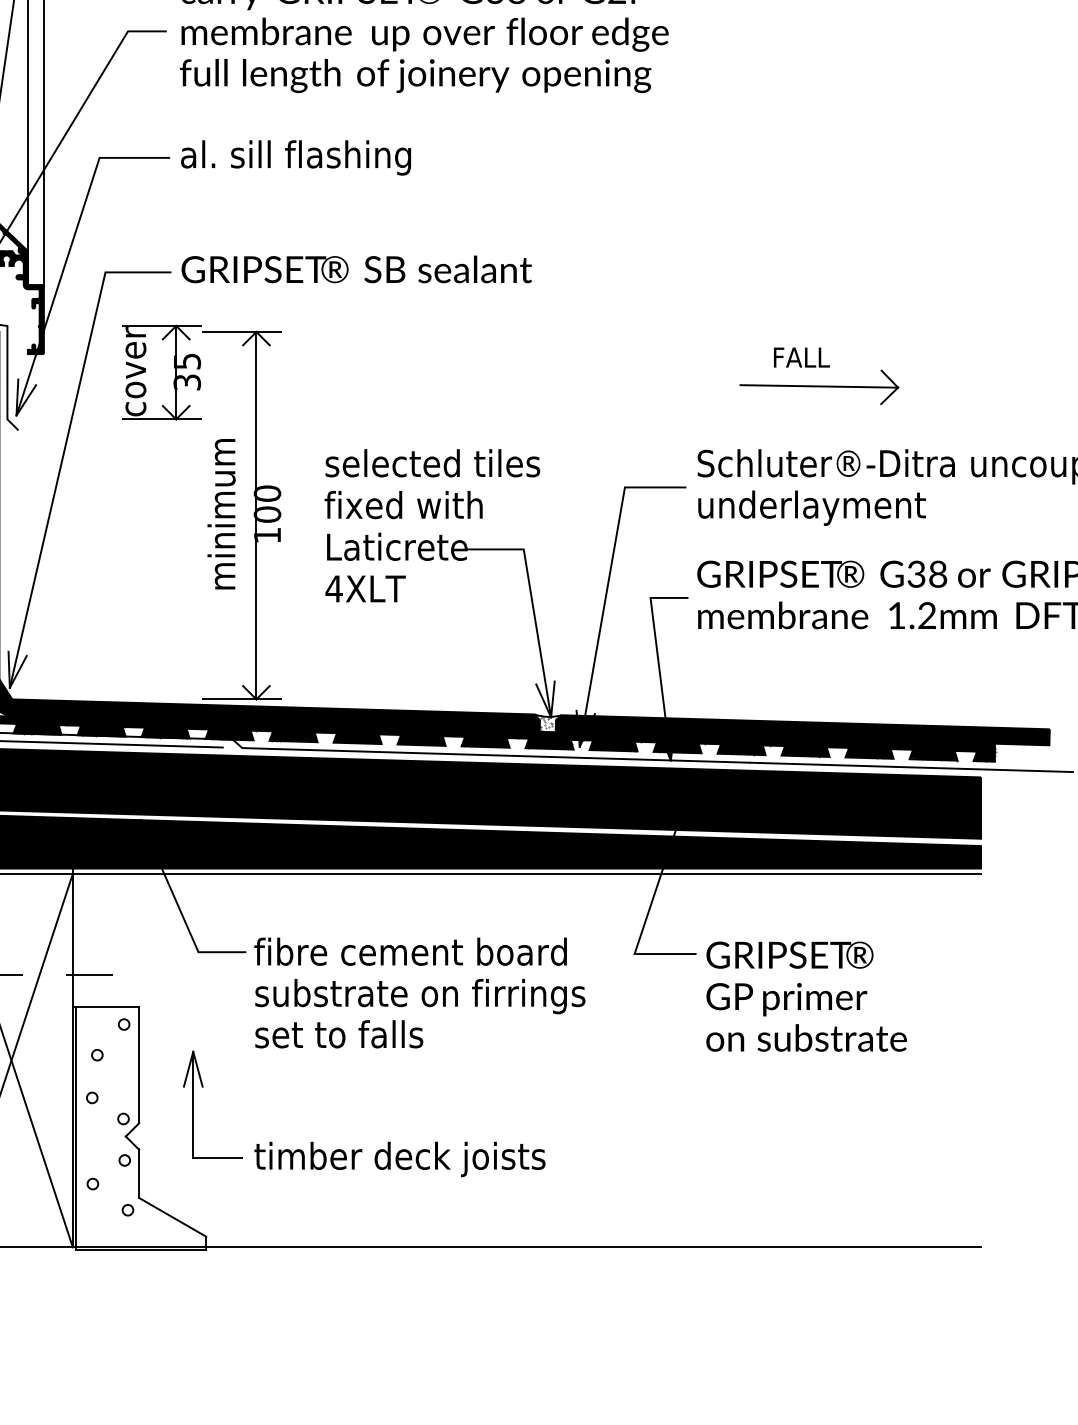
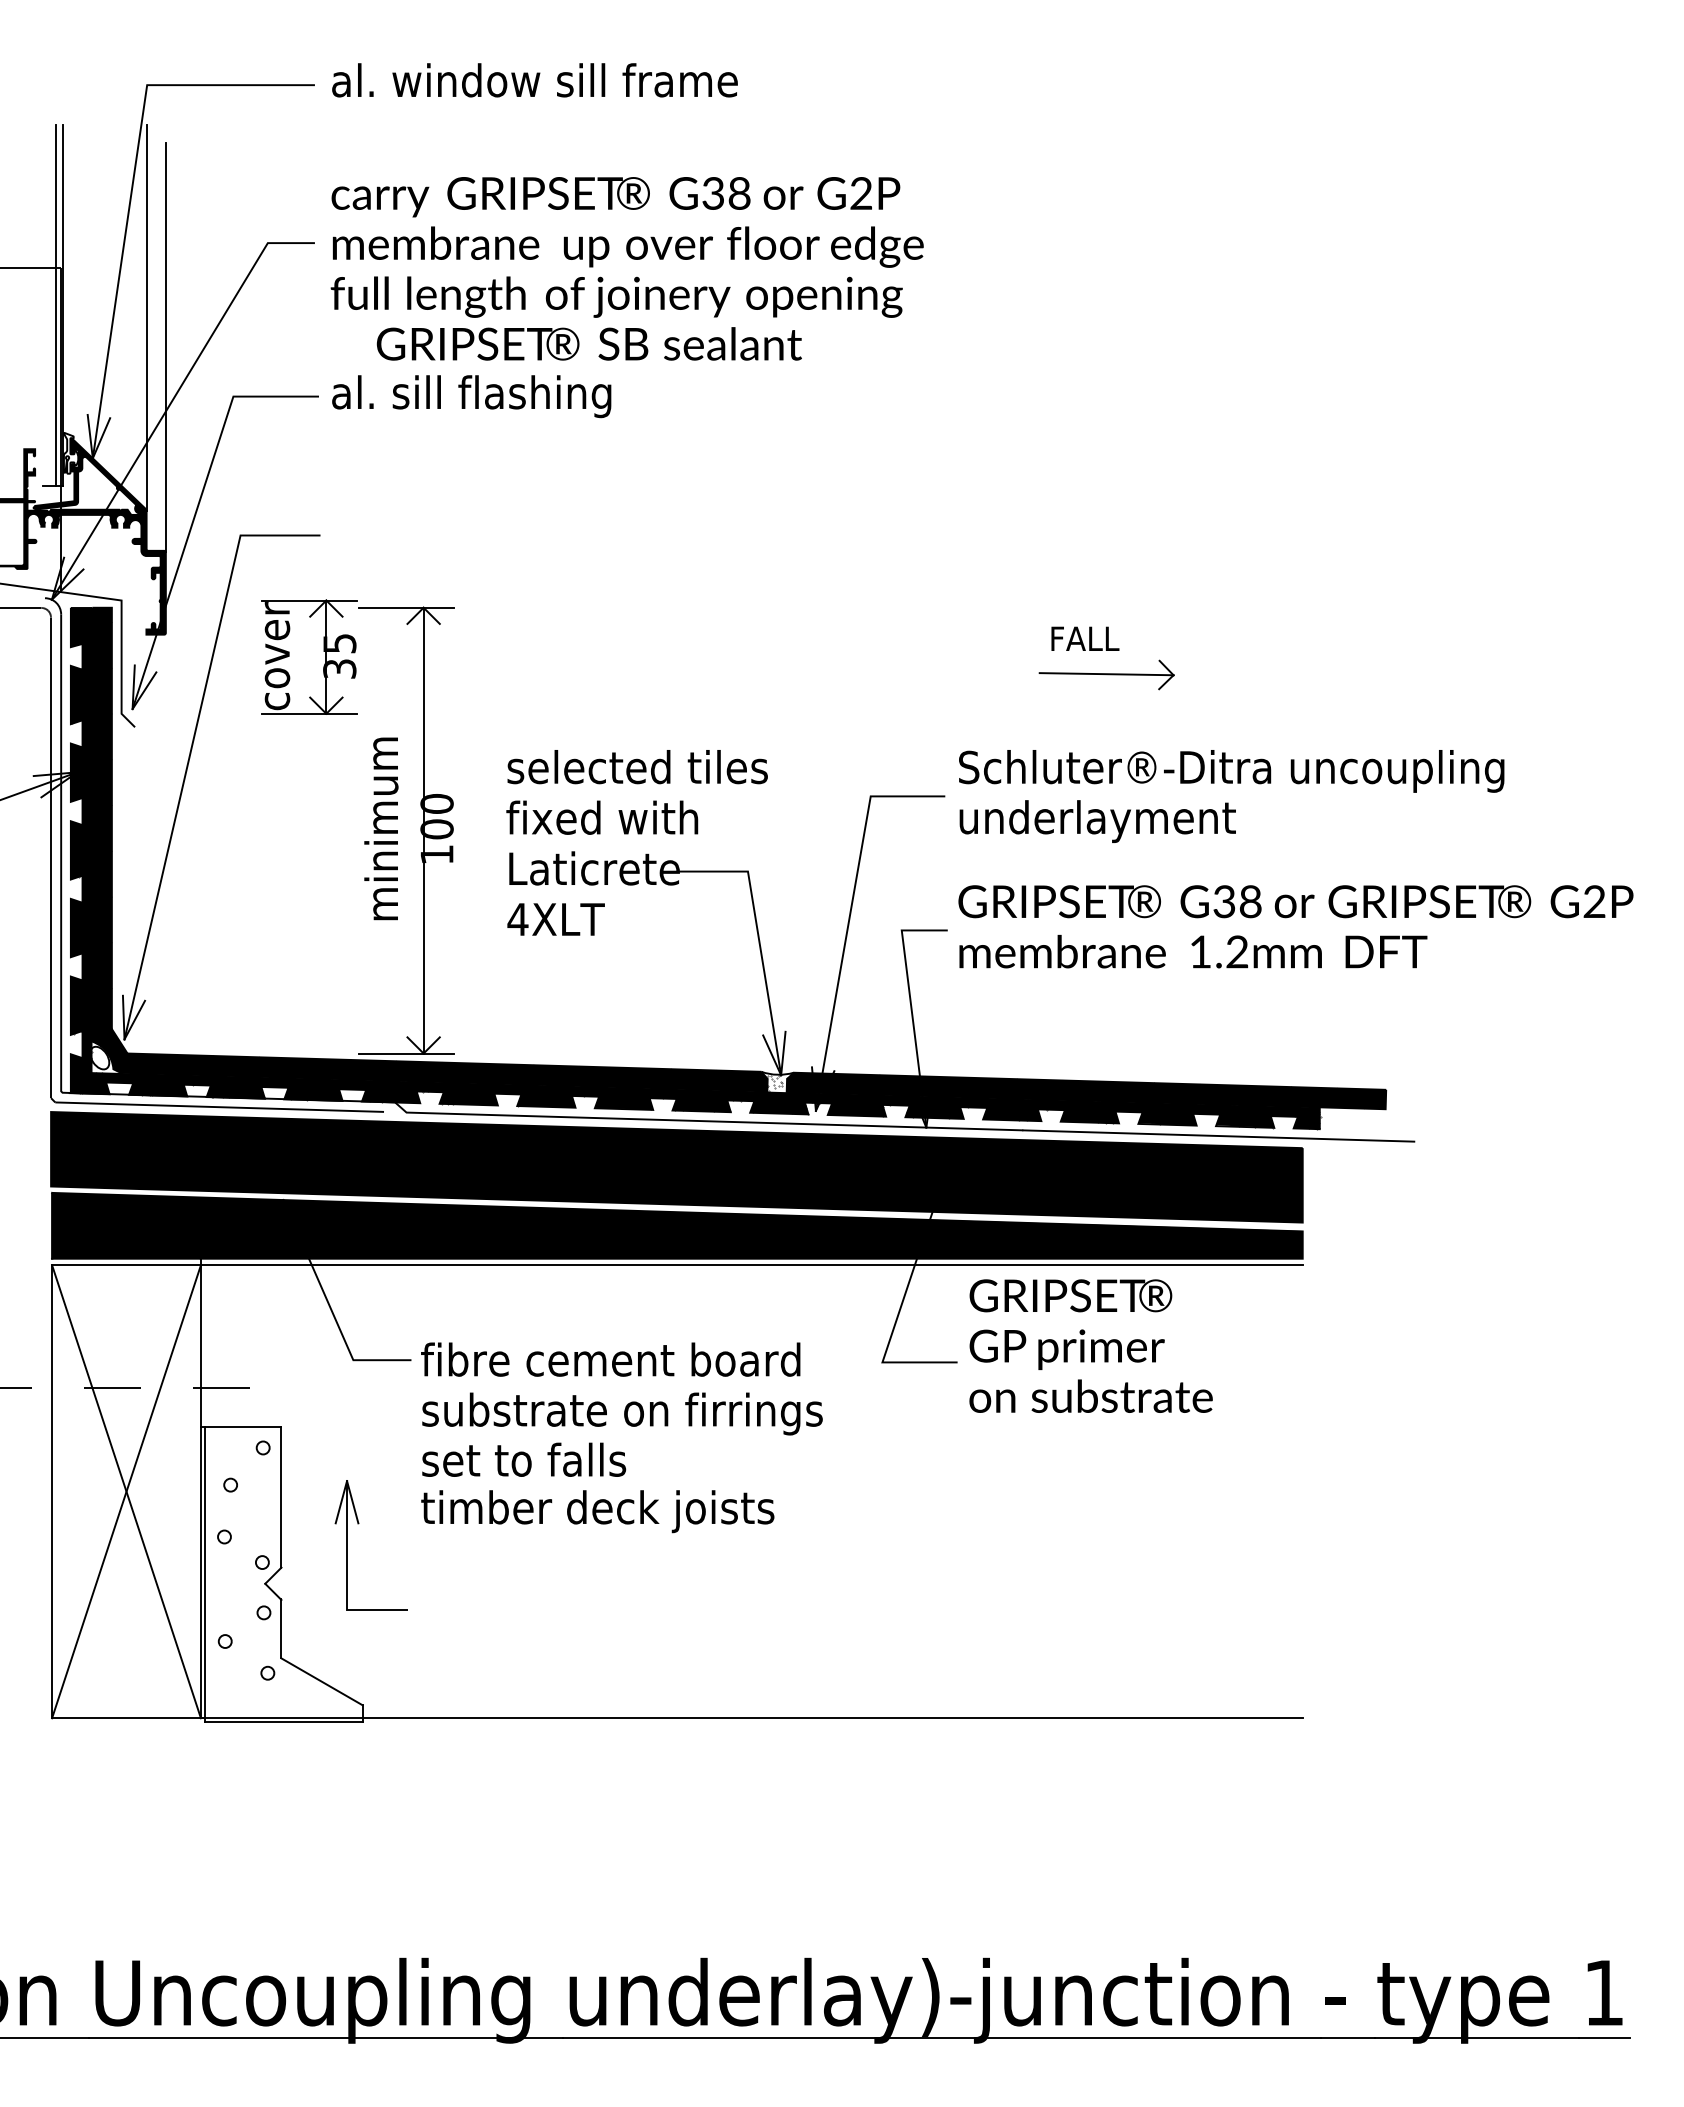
text: (356, 269) -> (588, 343), moved
part: (819, 386) -> (1106, 674), size x0.7
text: (806, 996) -> (1090, 1345), moved
text: (399, 1159) -> (597, 1511), moved

